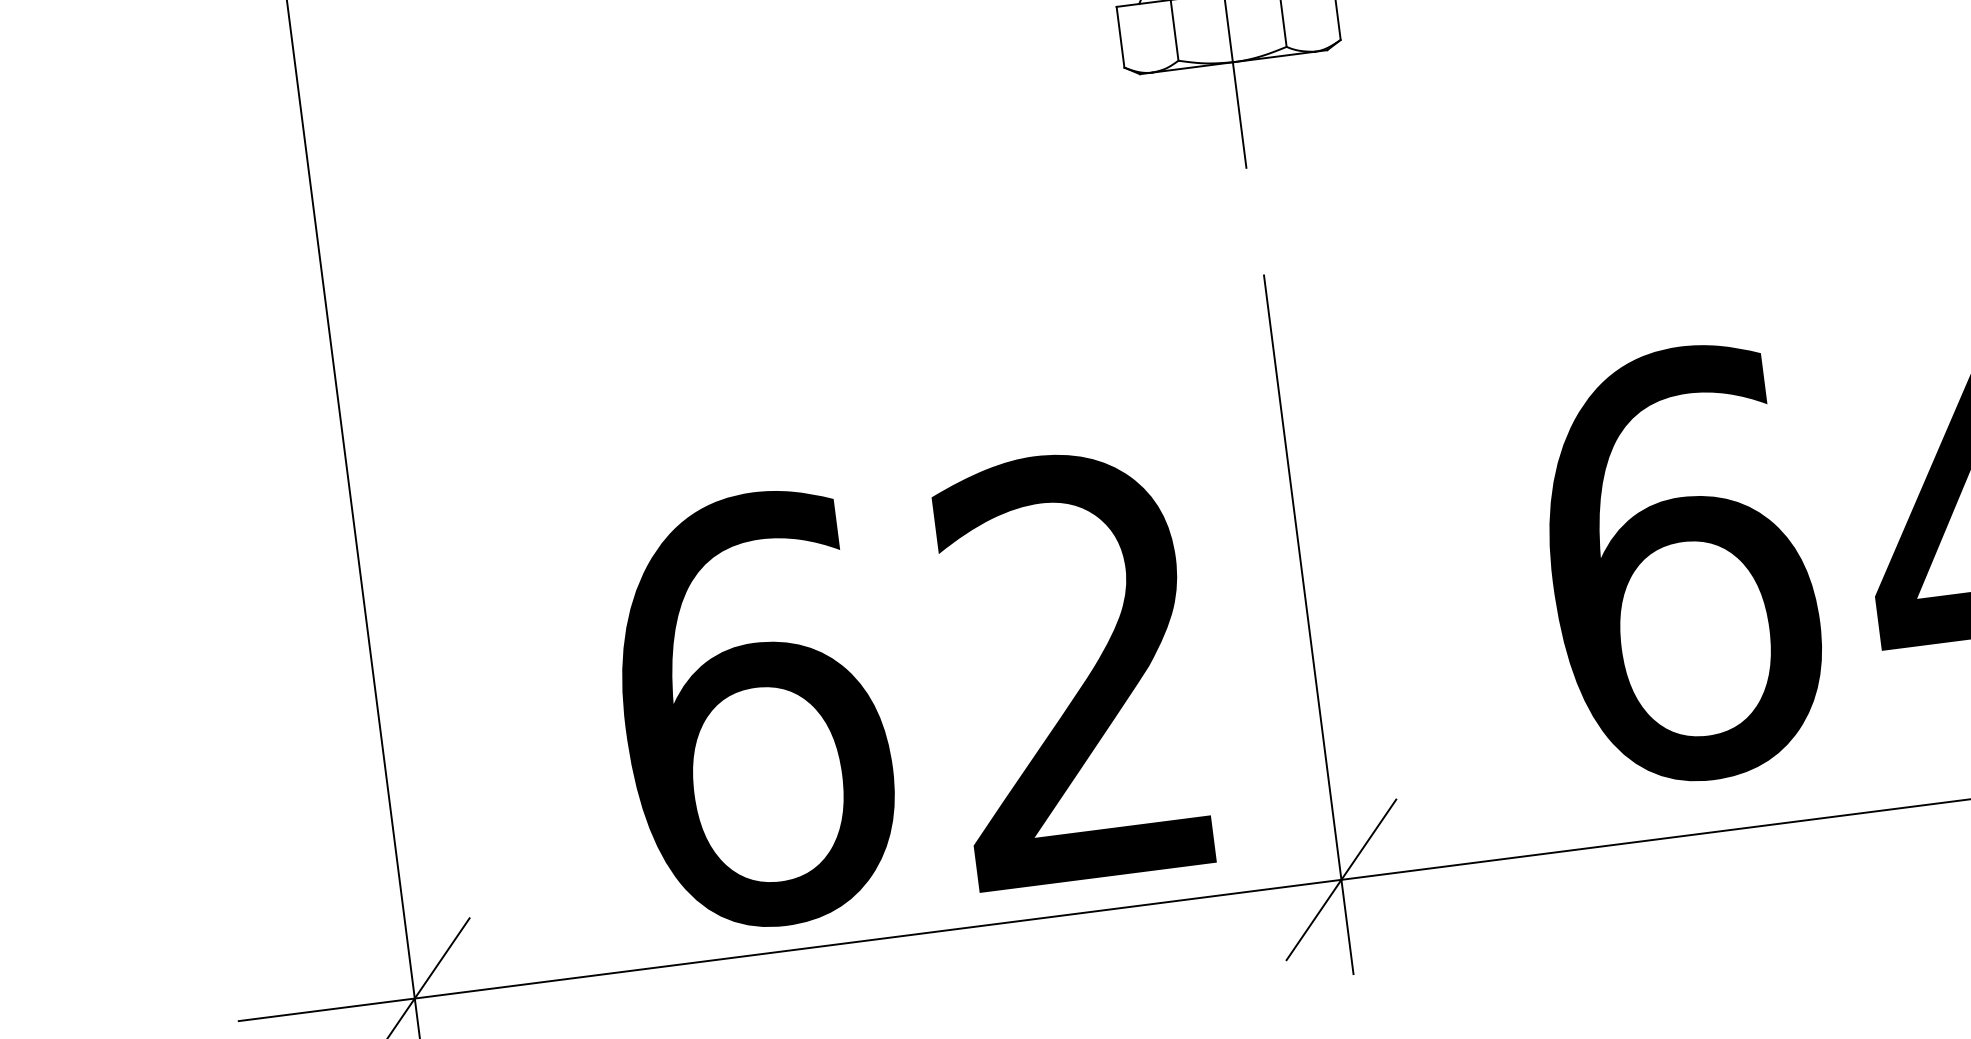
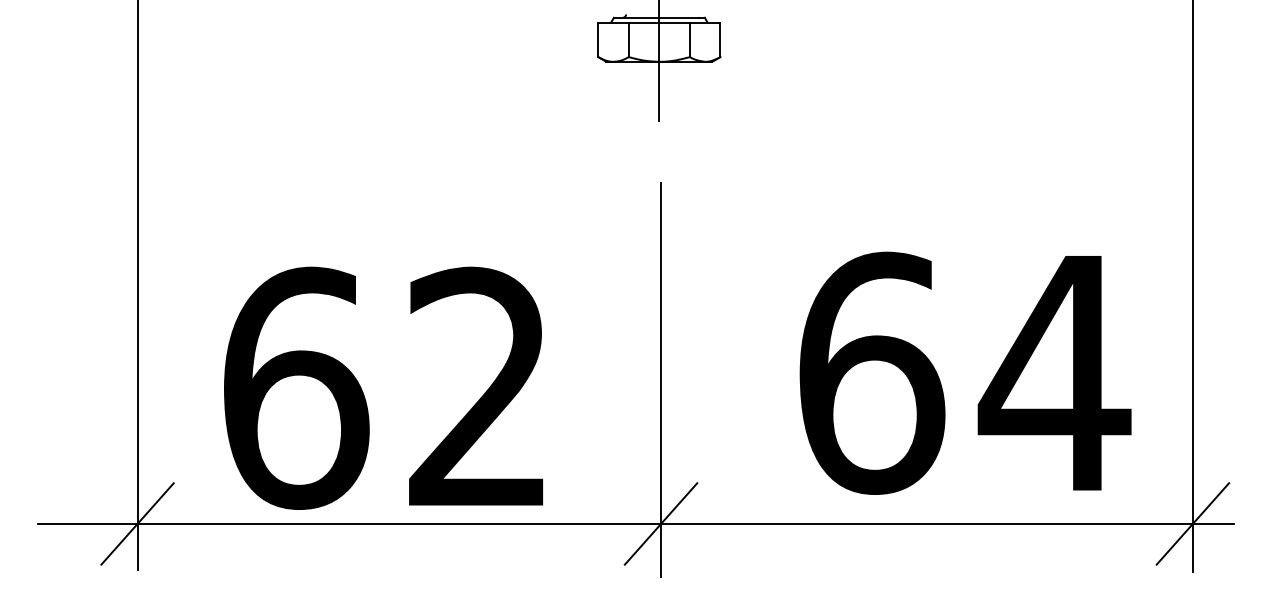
text: (907, 689) -> (383, 387), moved

